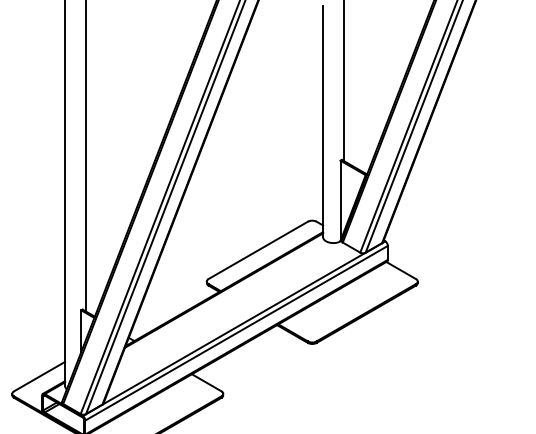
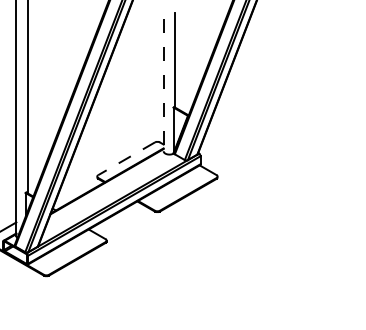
line: (322, 121) -> (163, 85), solid -> dashed
line: (258, 249) -> (126, 158), solid -> dashed

